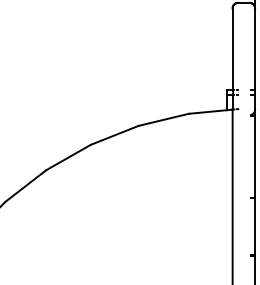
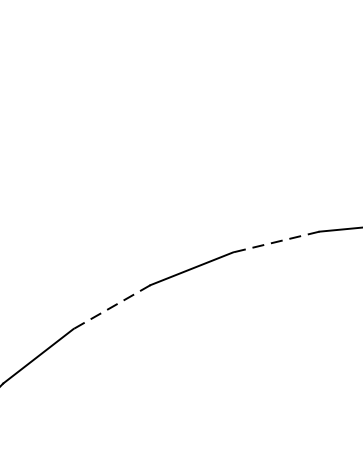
line: (163, 119) -> (275, 241), solid -> dashed
line: (68, 157) -> (112, 306), solid -> dashed

